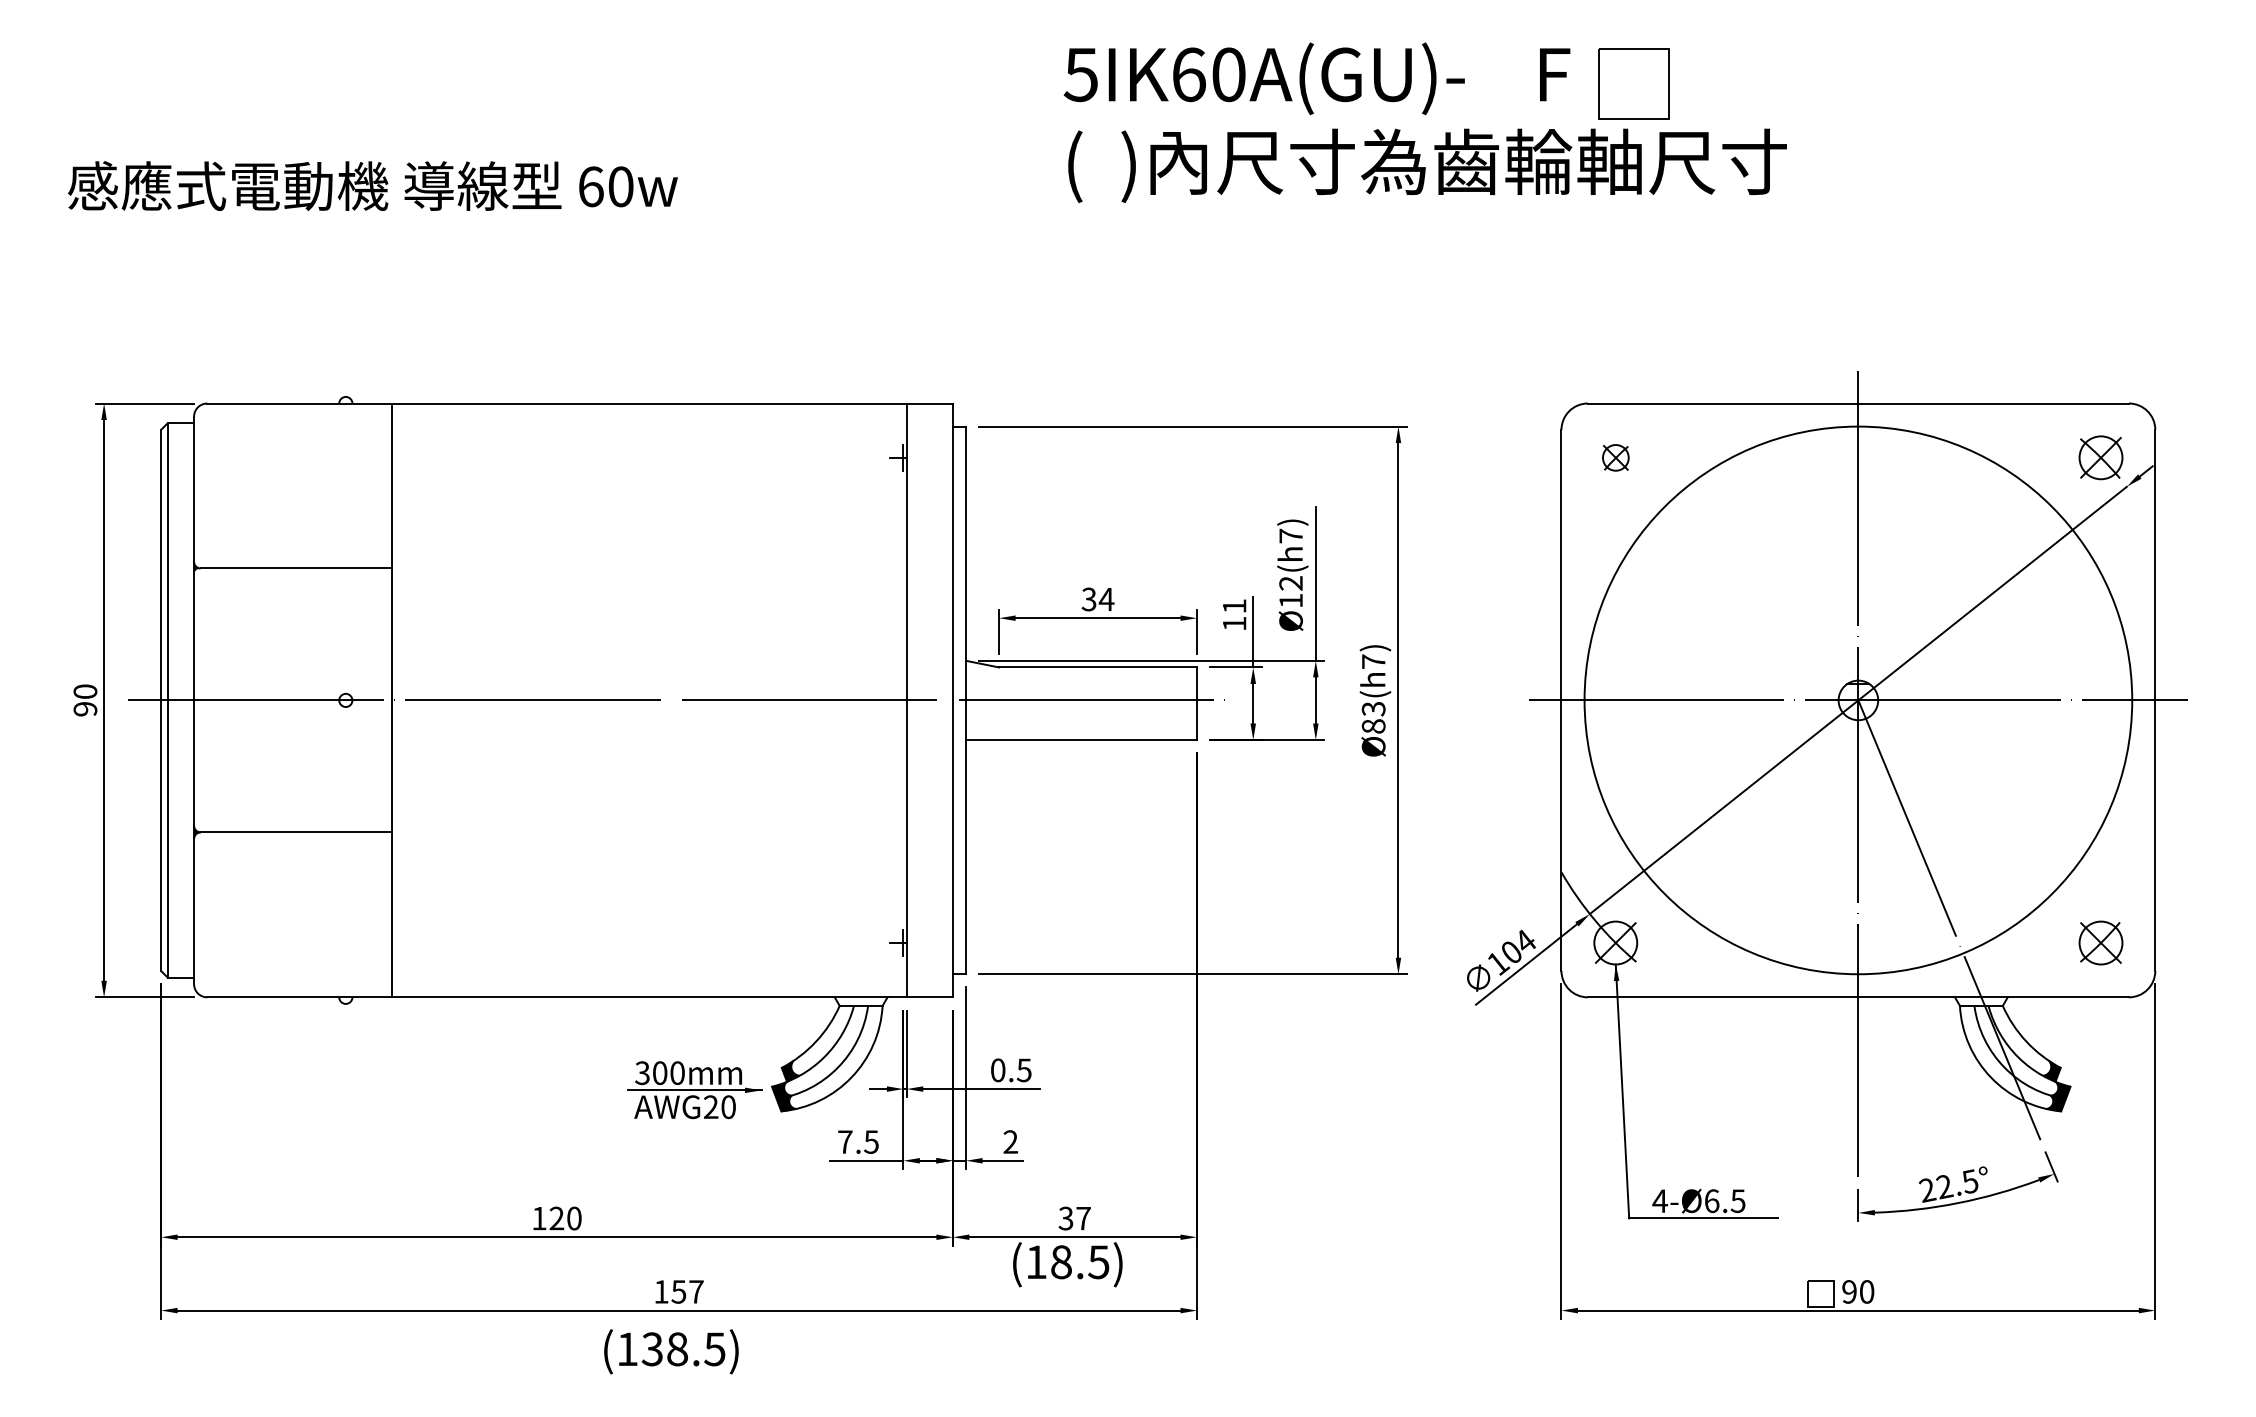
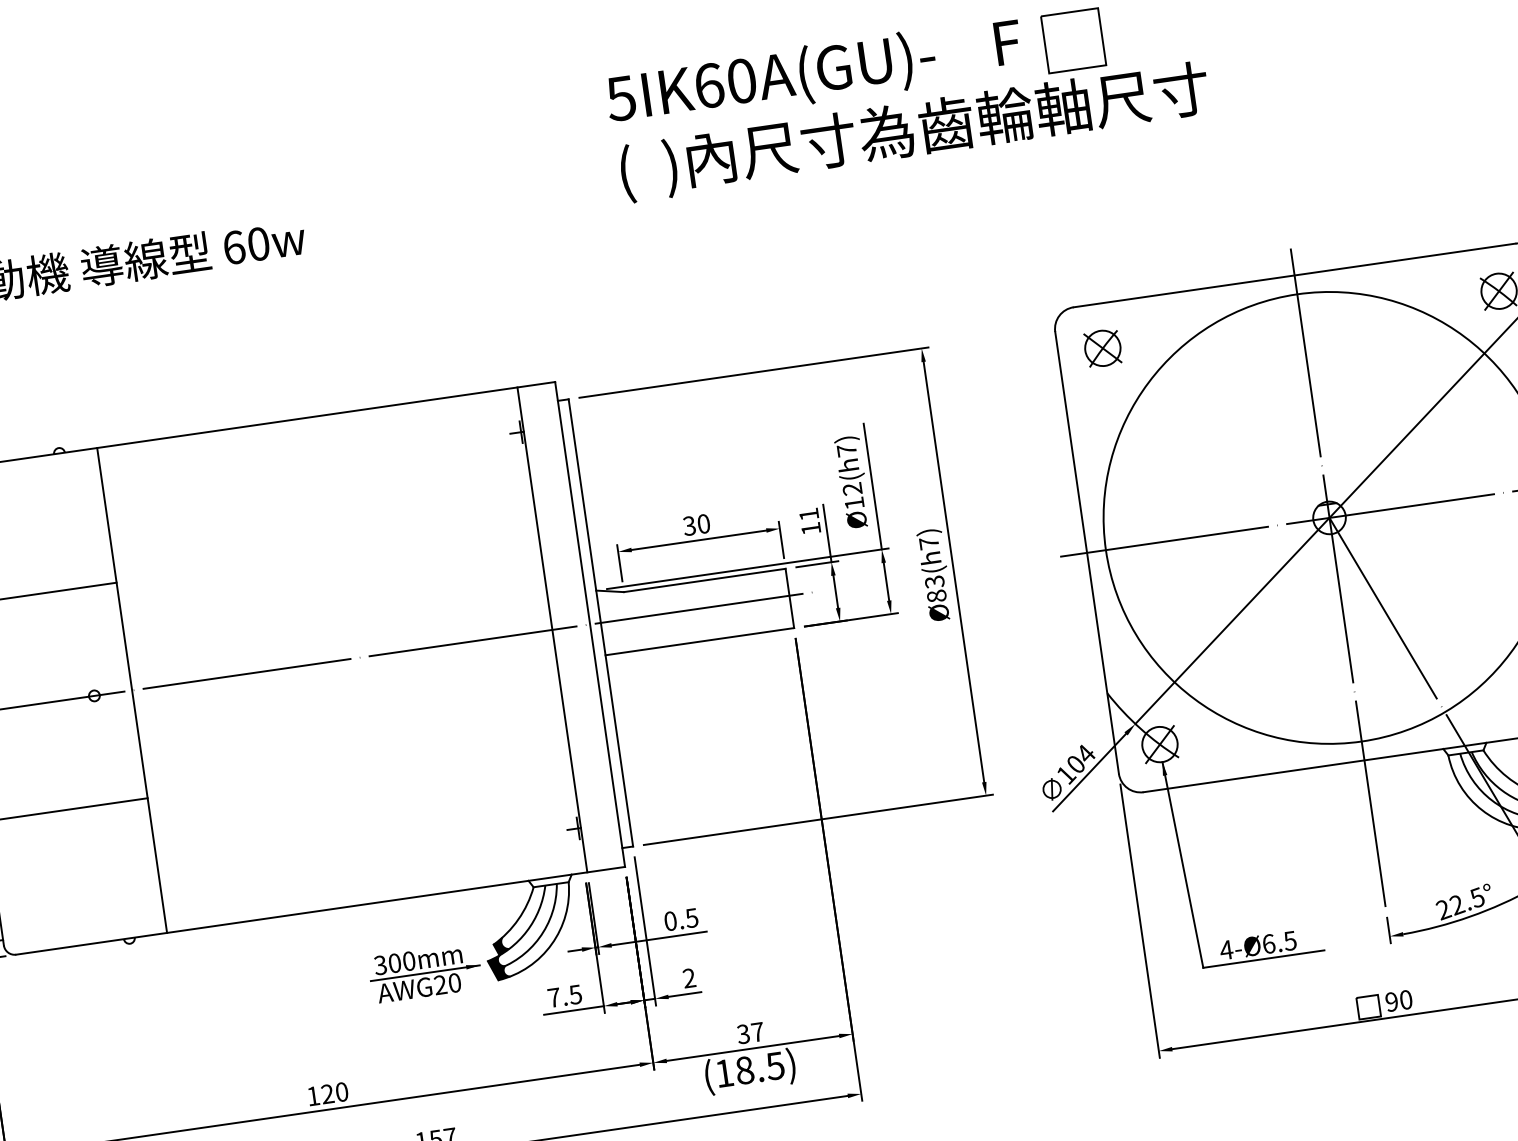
part: (1615, 457) -> (1102, 348), size x1.67
text: (1106, 599) -> (703, 523), 34 -> 30

